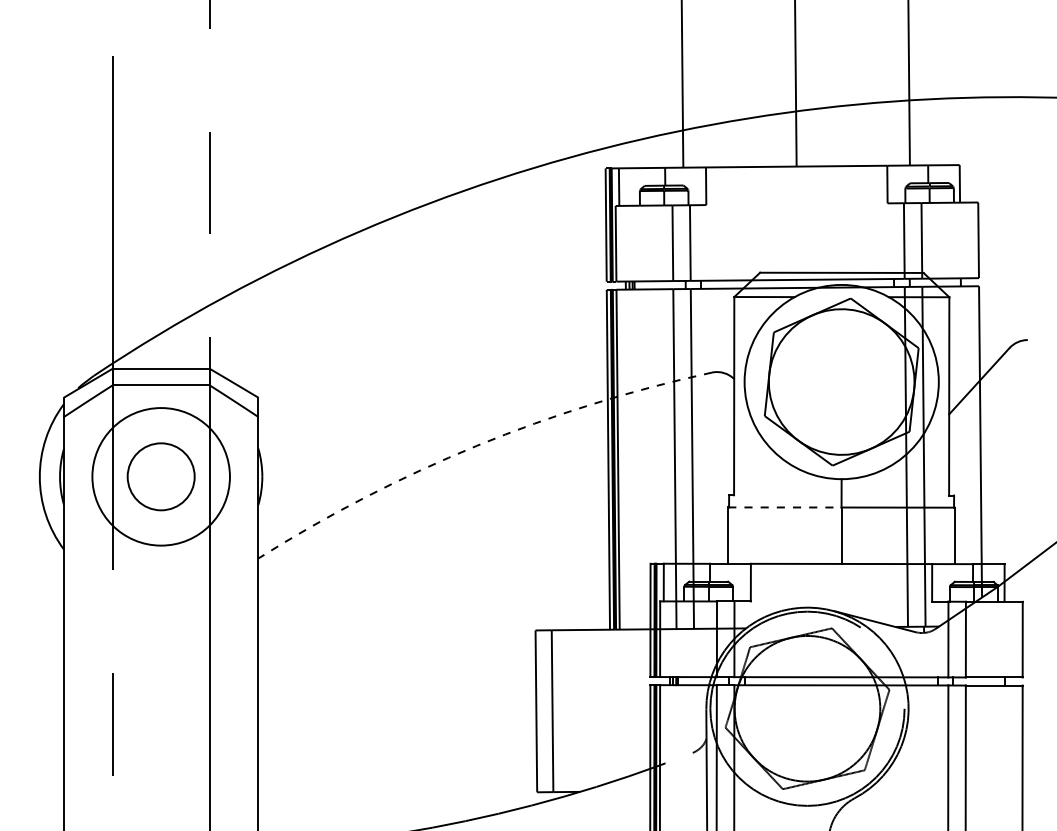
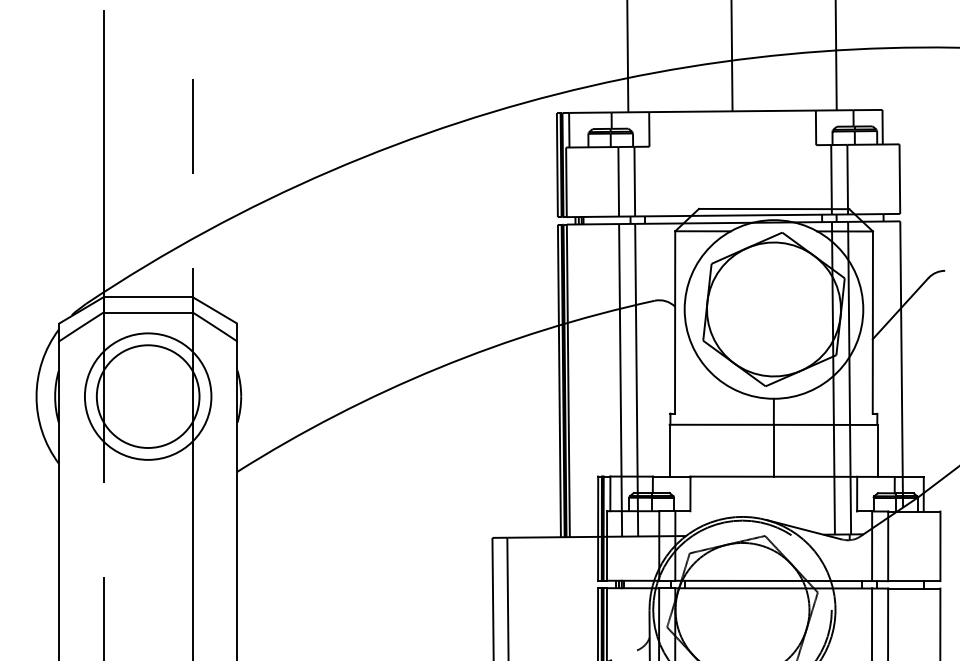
arc: (477, 445) -> (439, 367), dashed -> solid
circle: (161, 476) -> (148, 396), size x1.67
line: (784, 507) -> (721, 424), dashed -> solid

